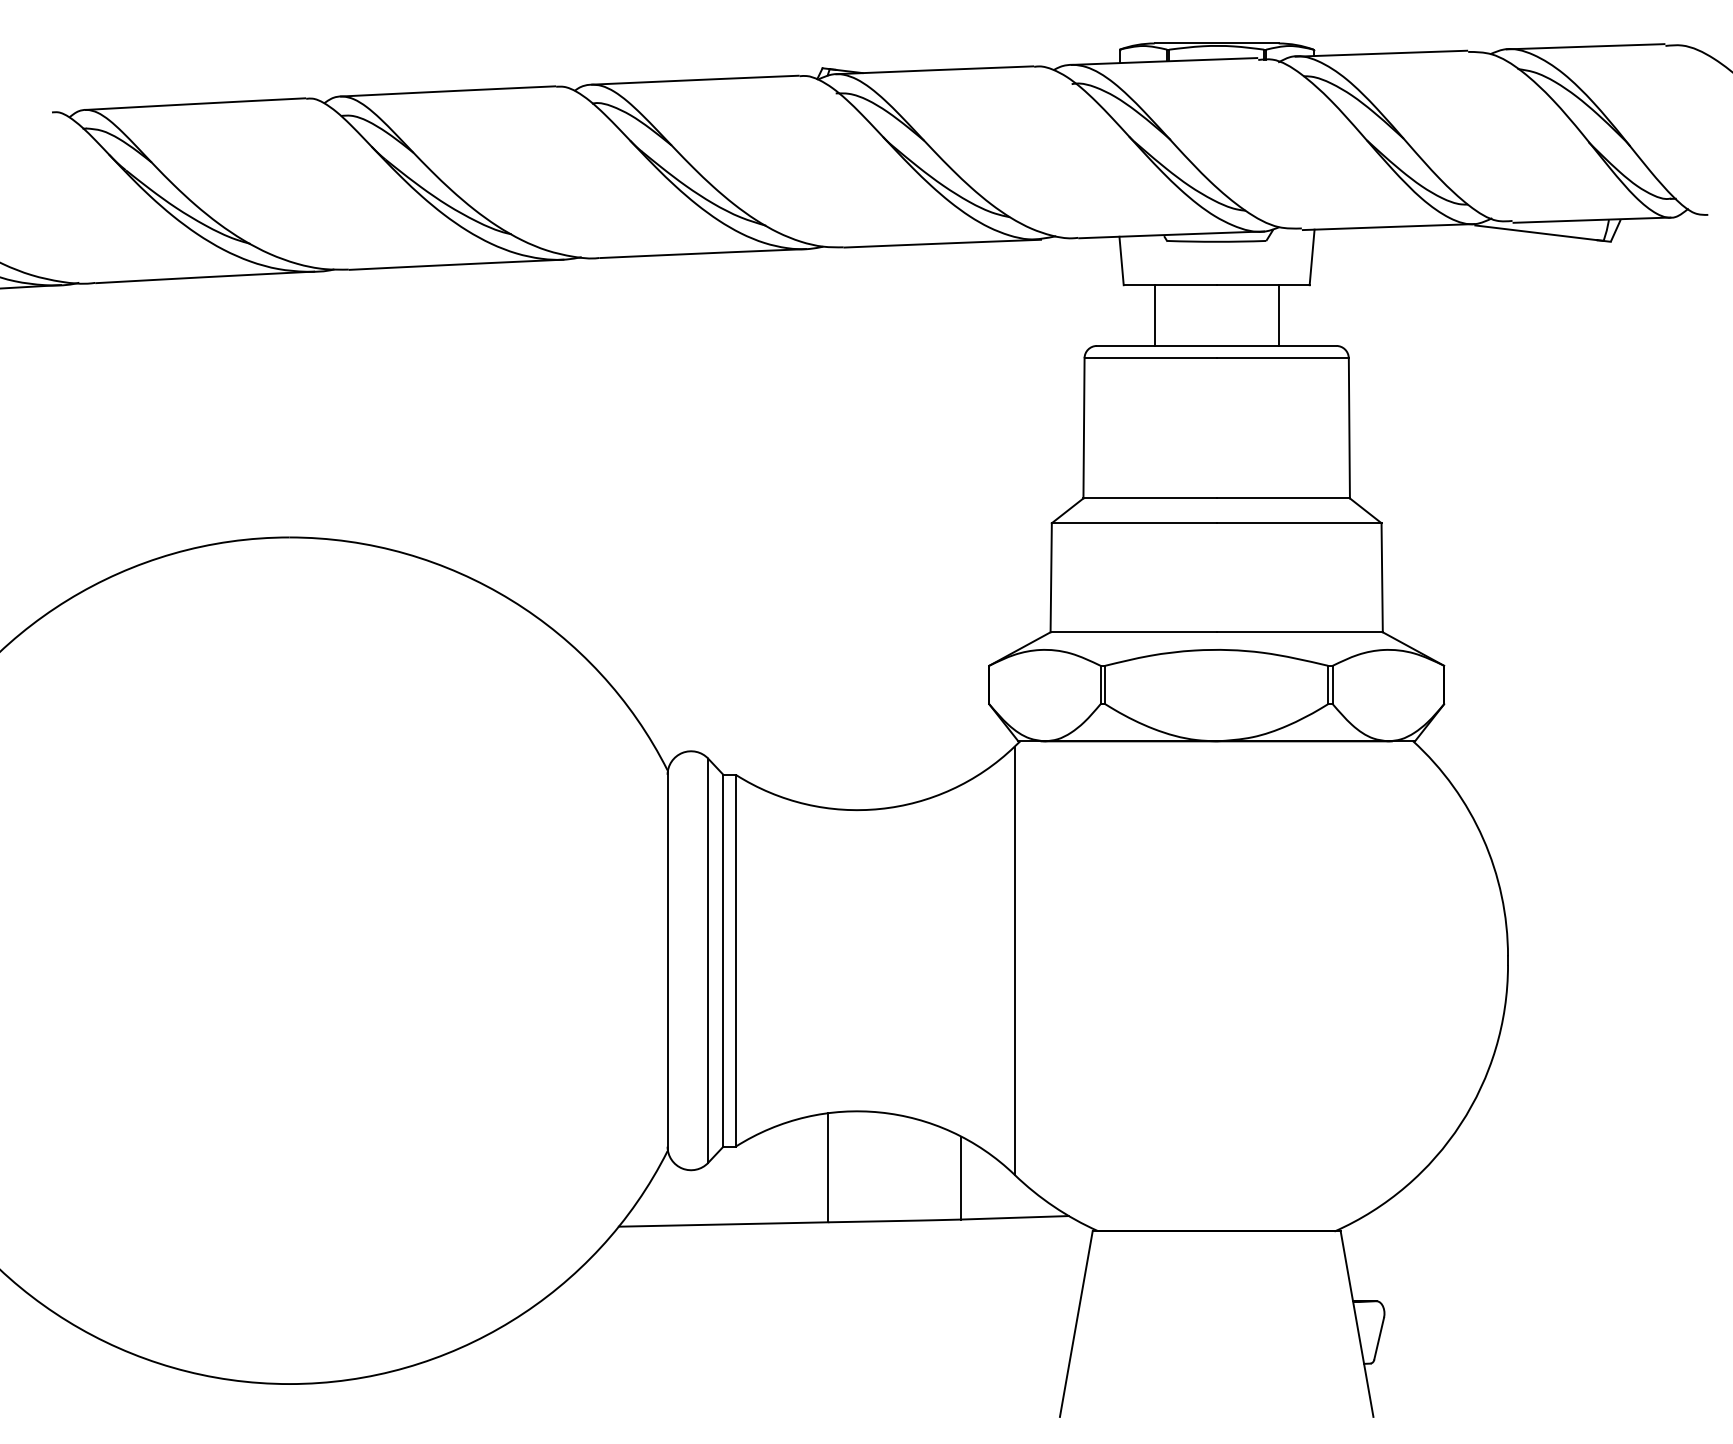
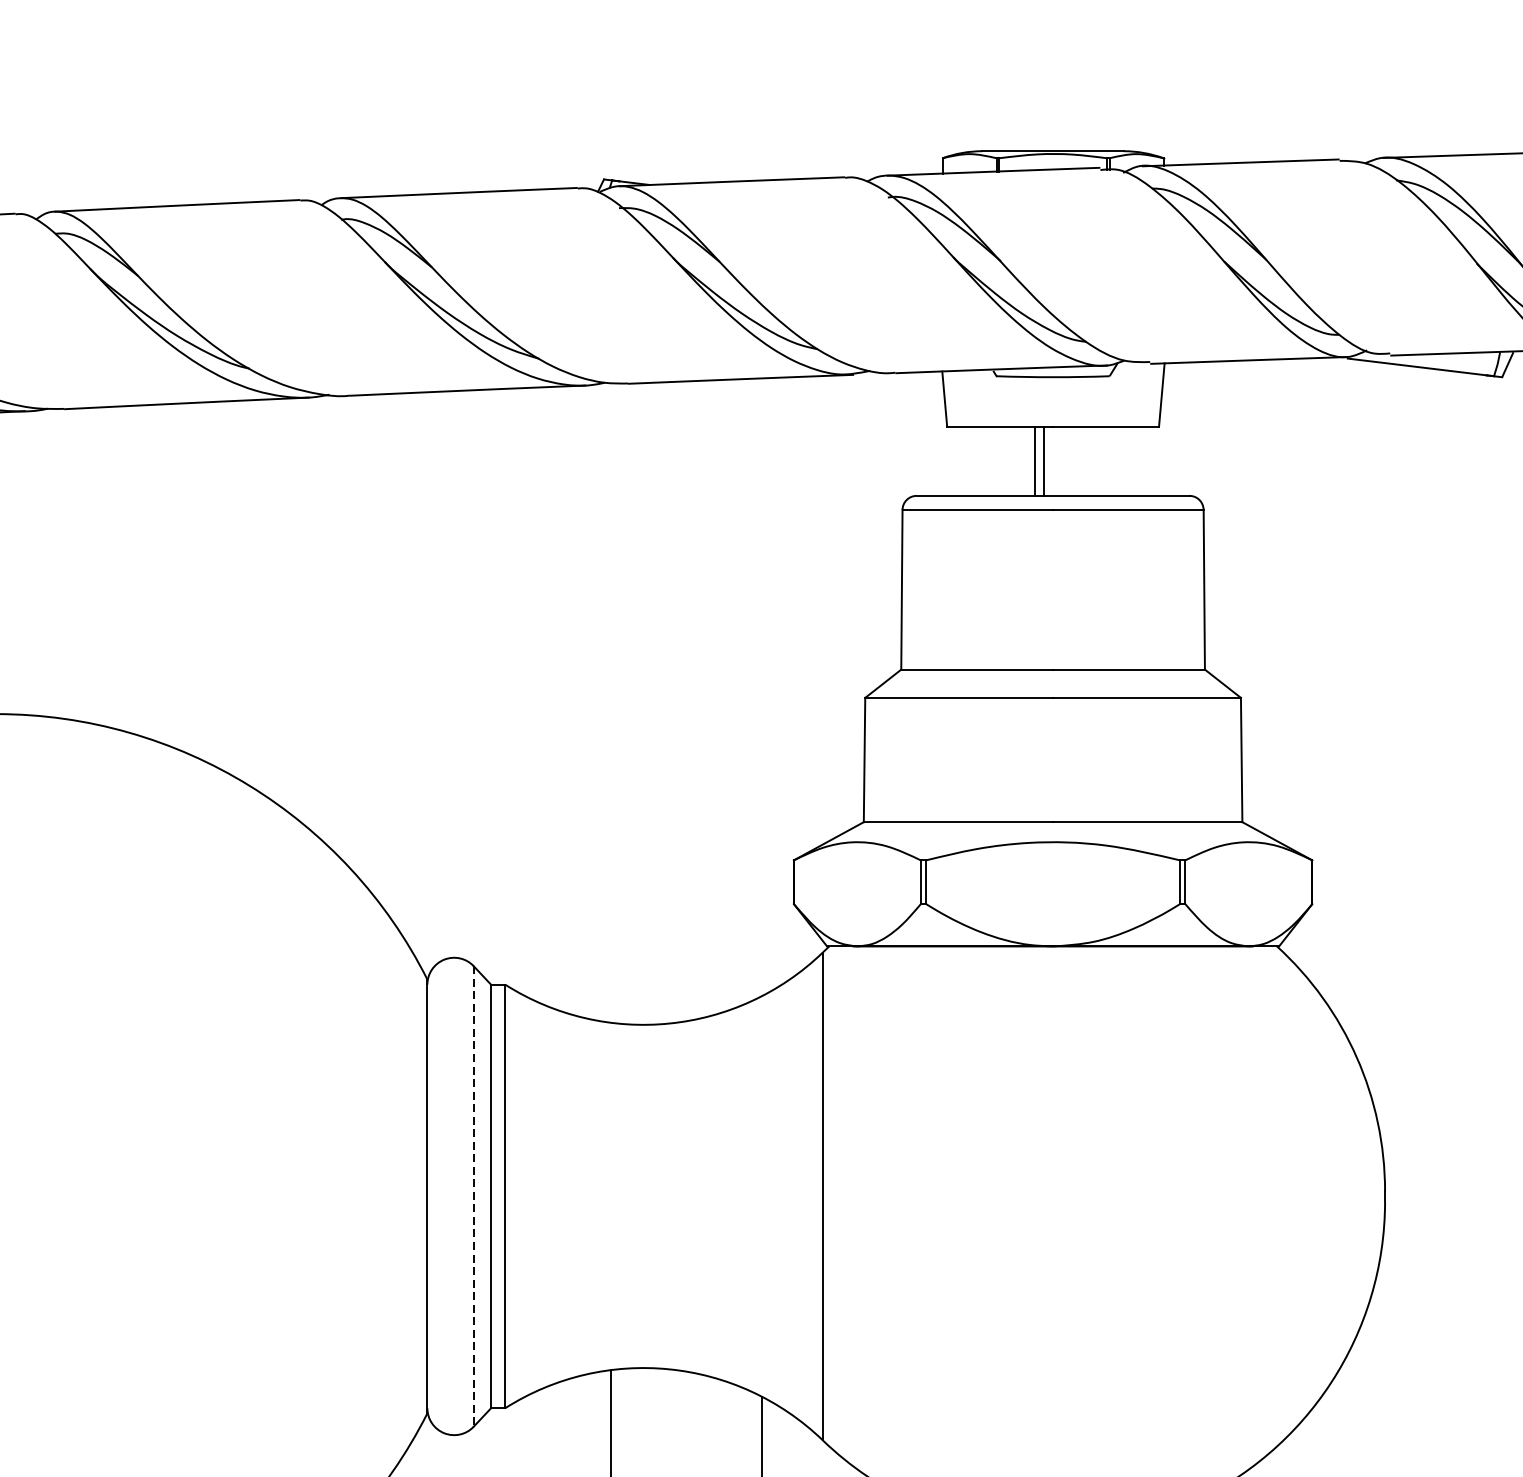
line: (1154, 315) -> (1034, 461), moved
line: (1278, 315) -> (1043, 461), moved
line: (708, 961) -> (474, 1197), solid -> dashed

